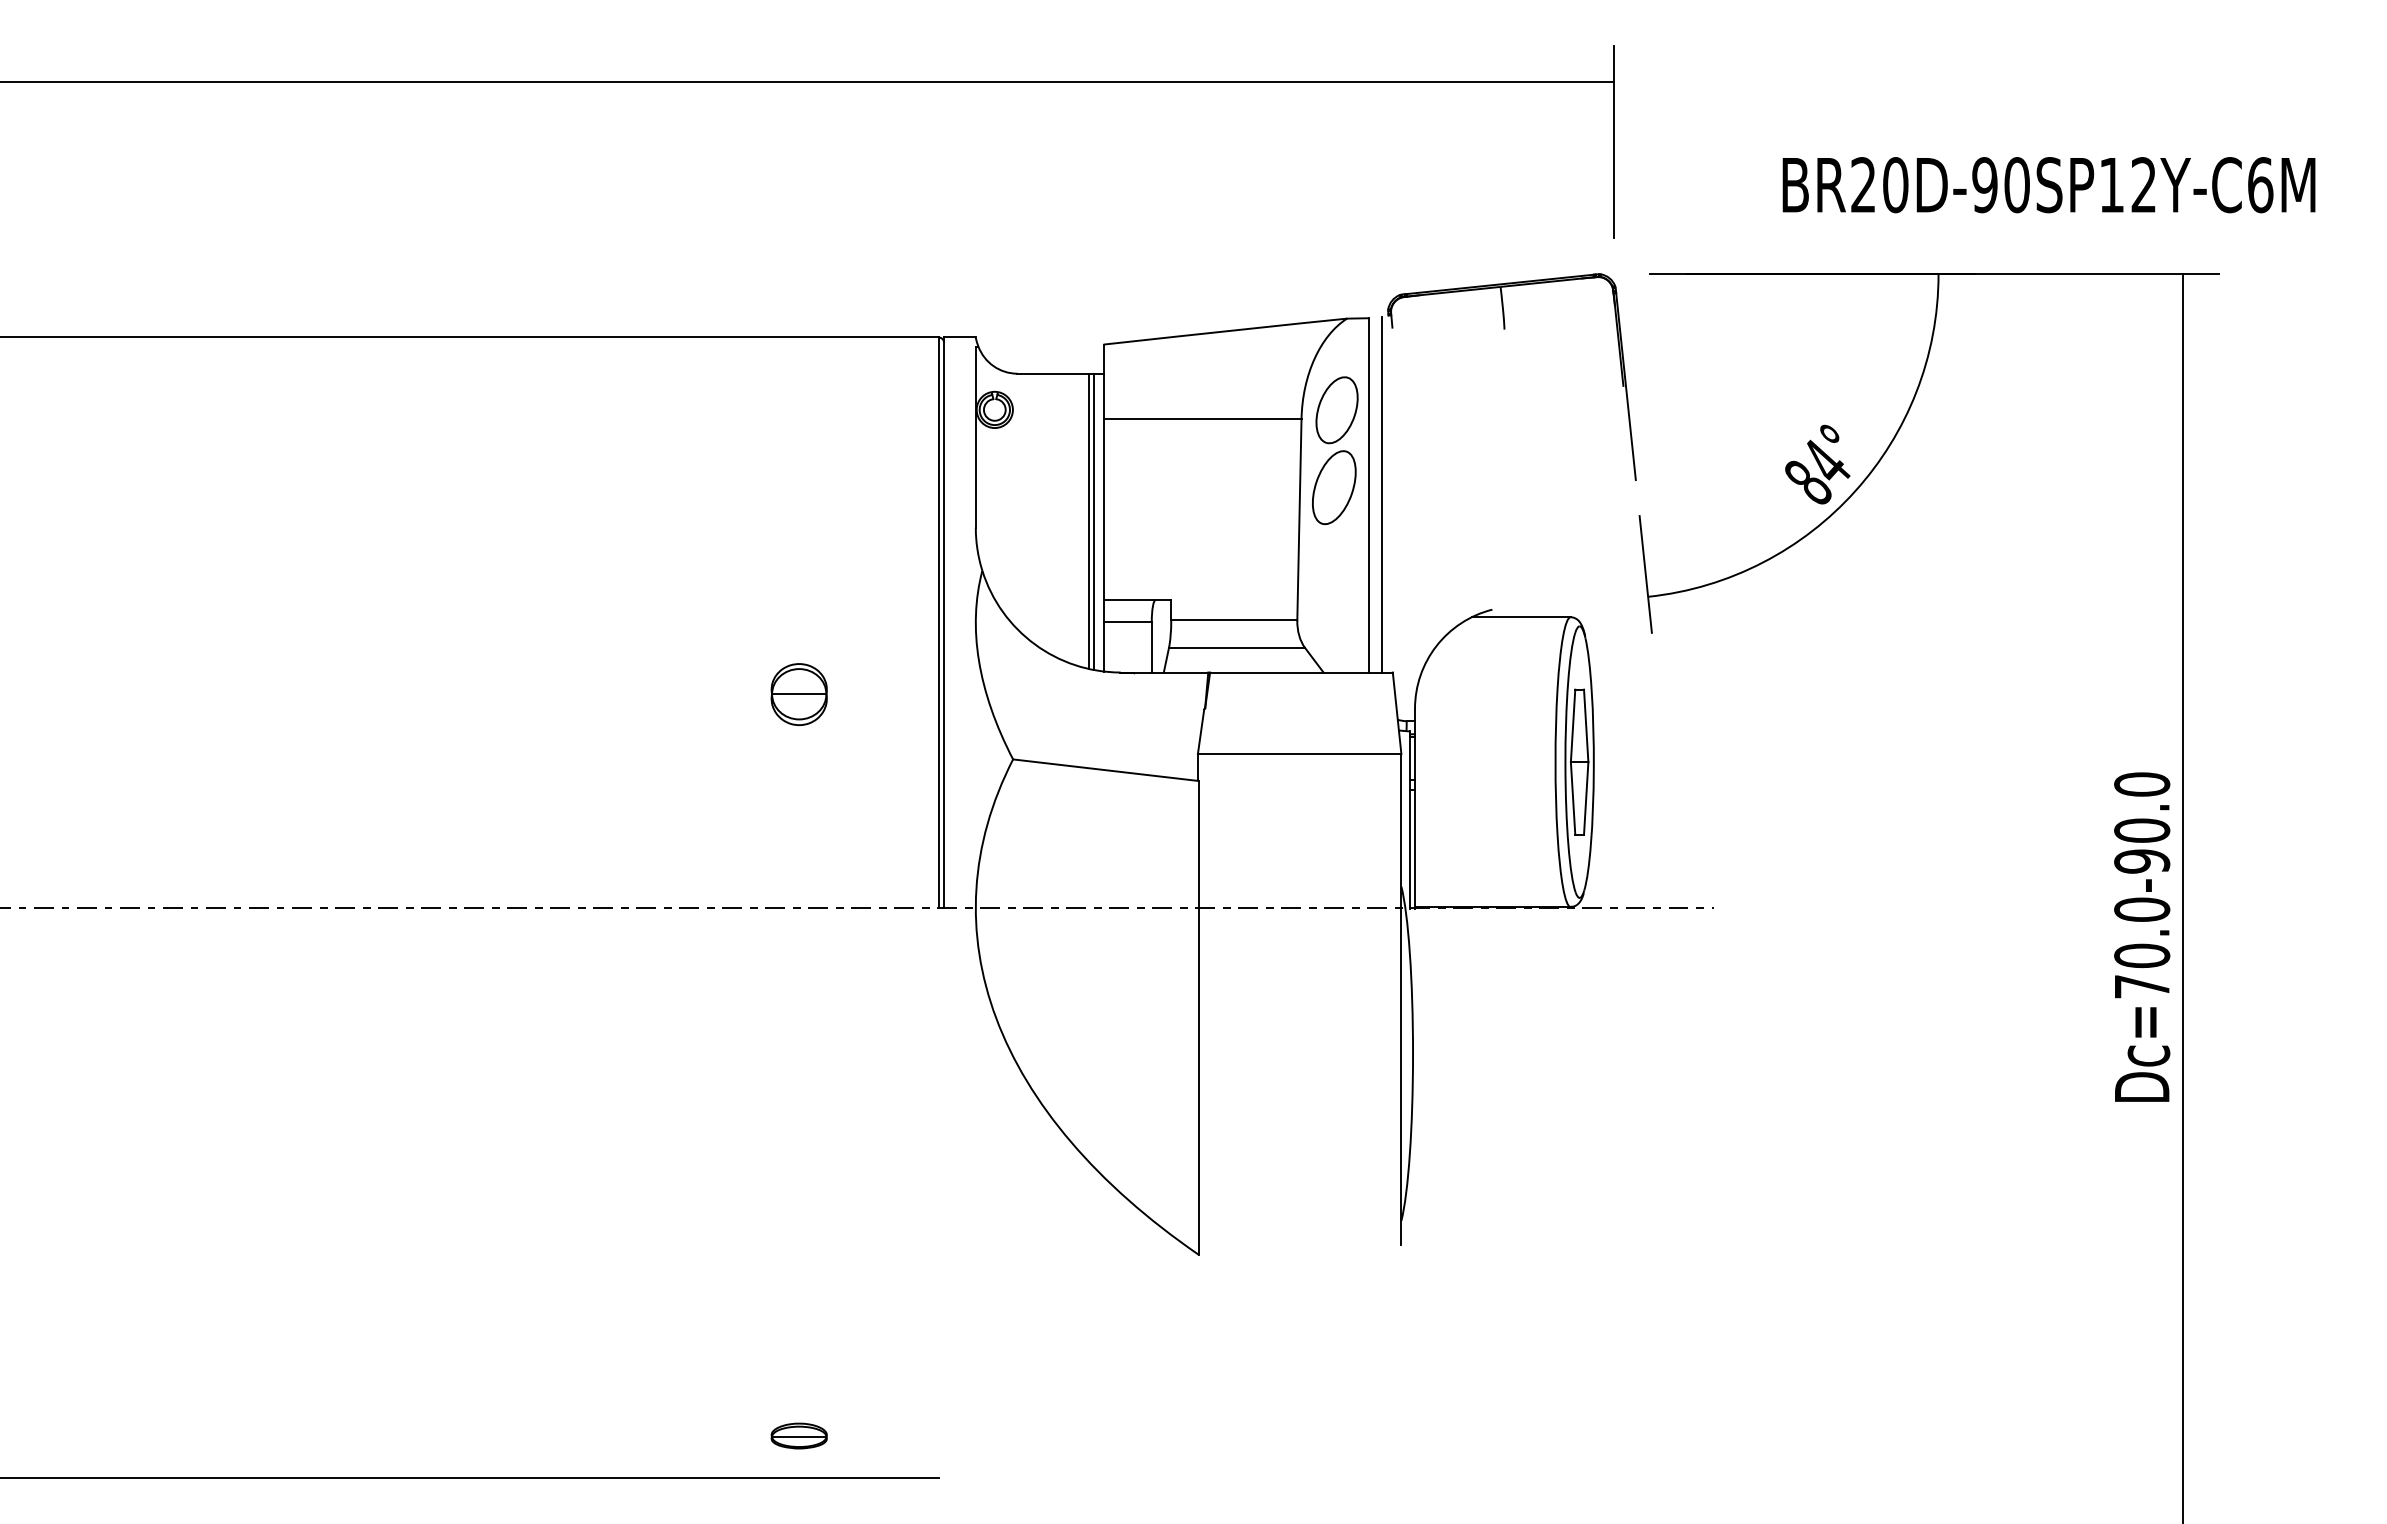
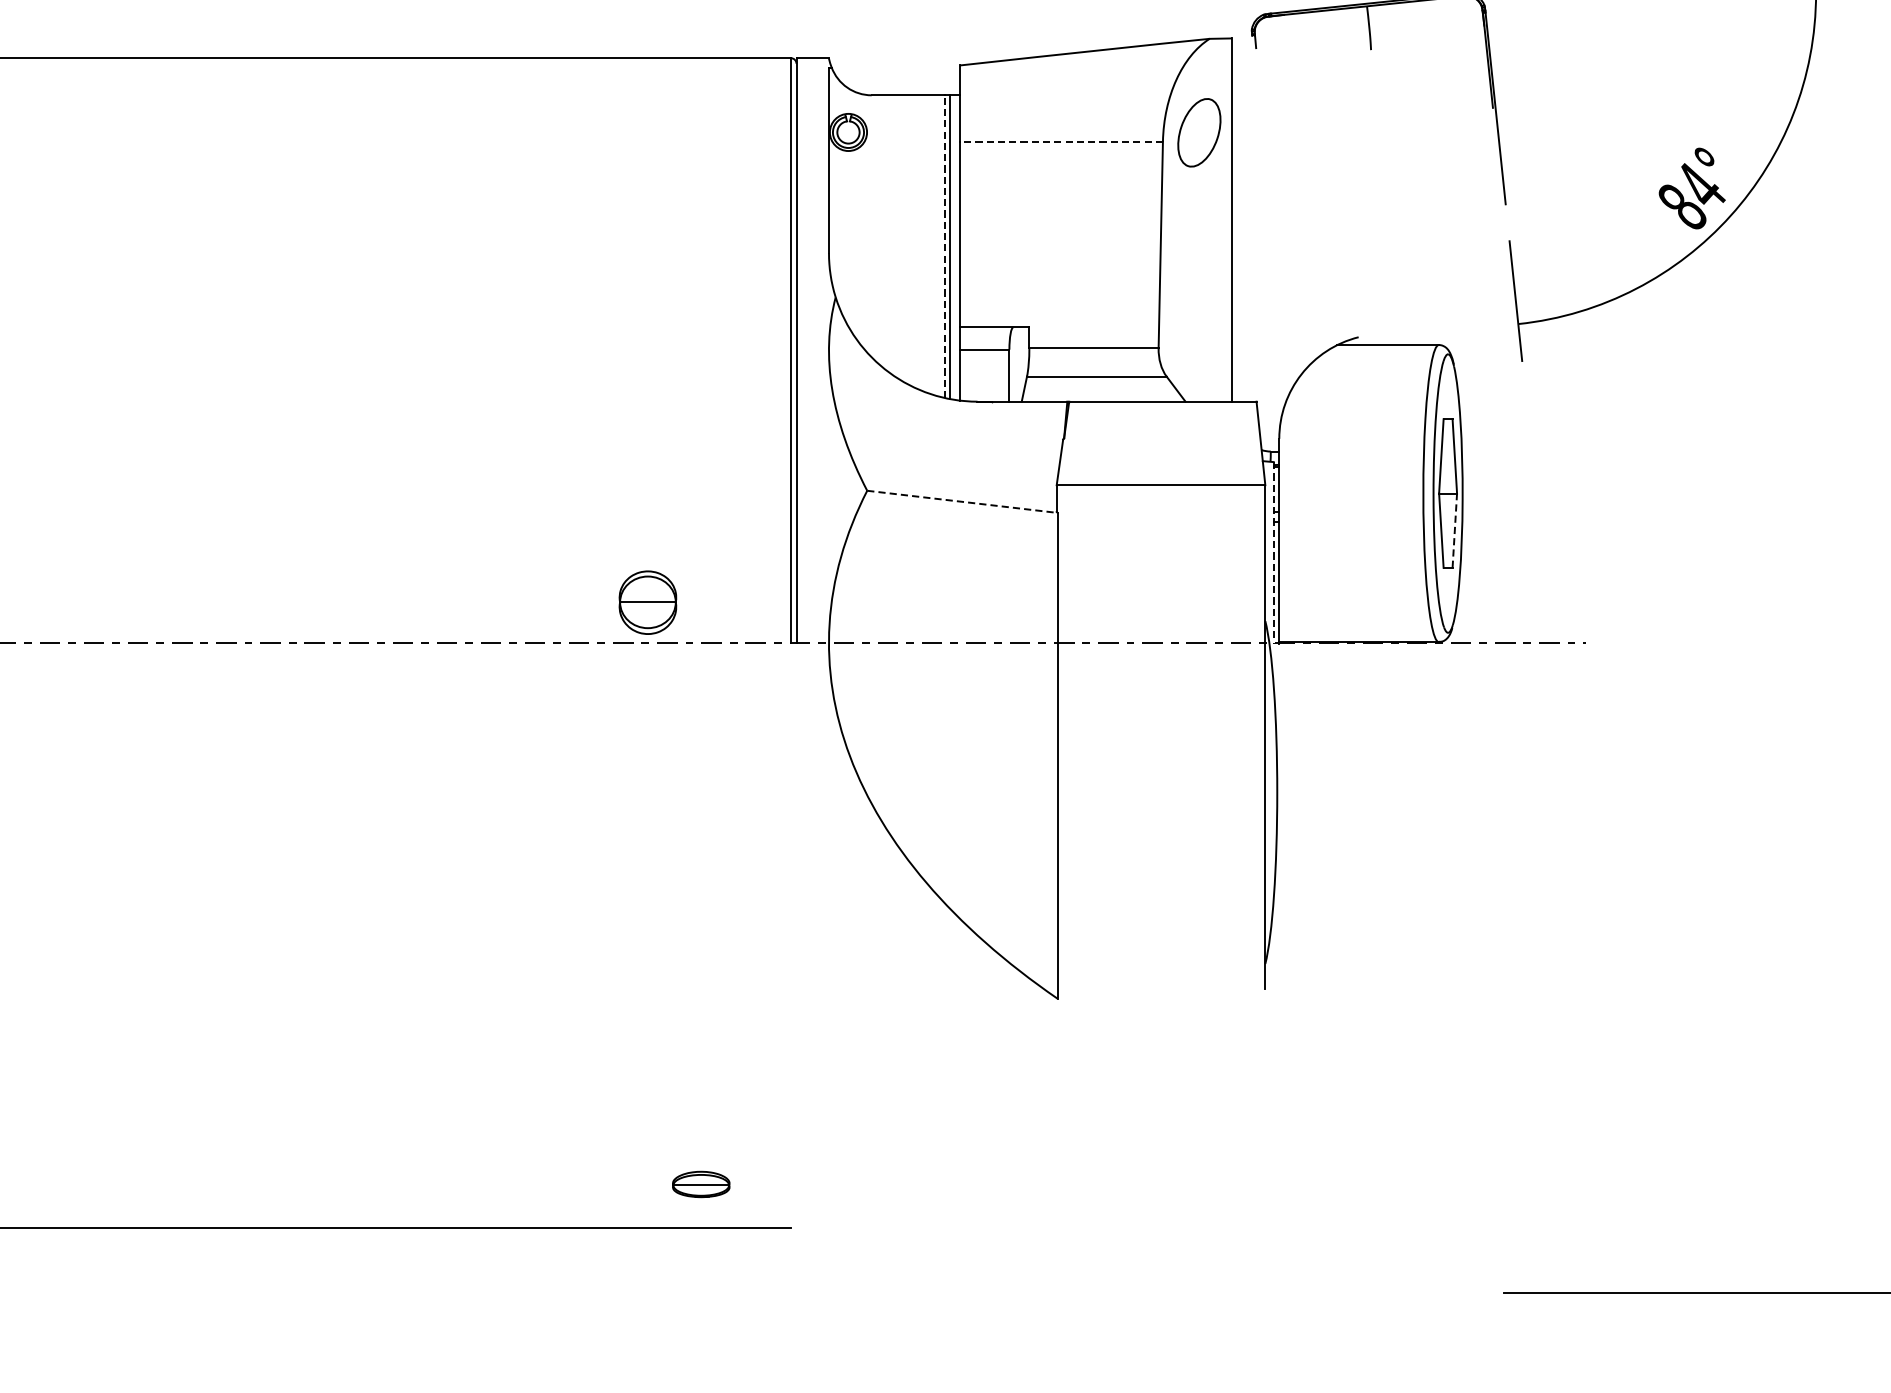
line: (1202, 418) -> (1061, 141), solid -> dashed
part: (1334, 487) -> (1196, 211), removed
line: (1381, 494) -> (1244, 219), removed
line: (1089, 521) -> (945, 246), solid -> dashed
part: (798, 694) -> (647, 602), moved
line: (1106, 770) -> (962, 502), solid -> dashed
line: (1586, 797) -> (1455, 529), solid -> dashed
line: (1409, 820) -> (1273, 553), solid -> dashed
part: (798, 1435) -> (700, 1183), moved

